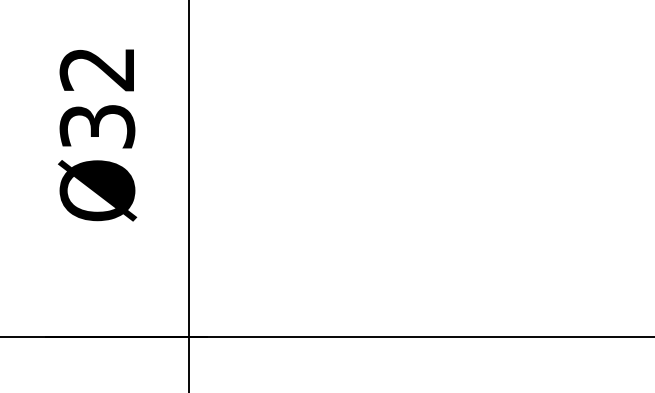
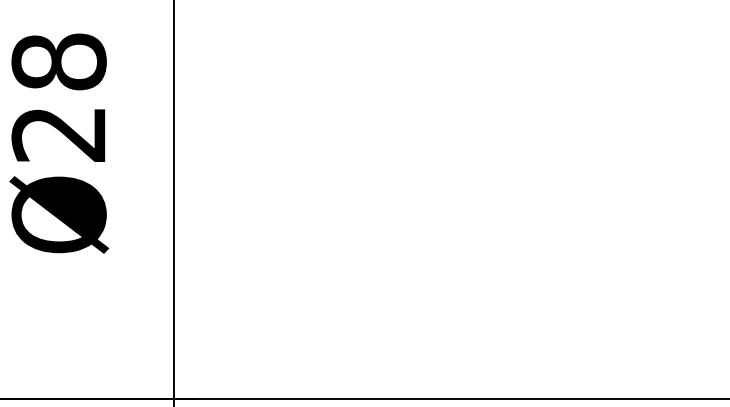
text: (97, 97) -> (59, 97), Ø32 -> Ø28

